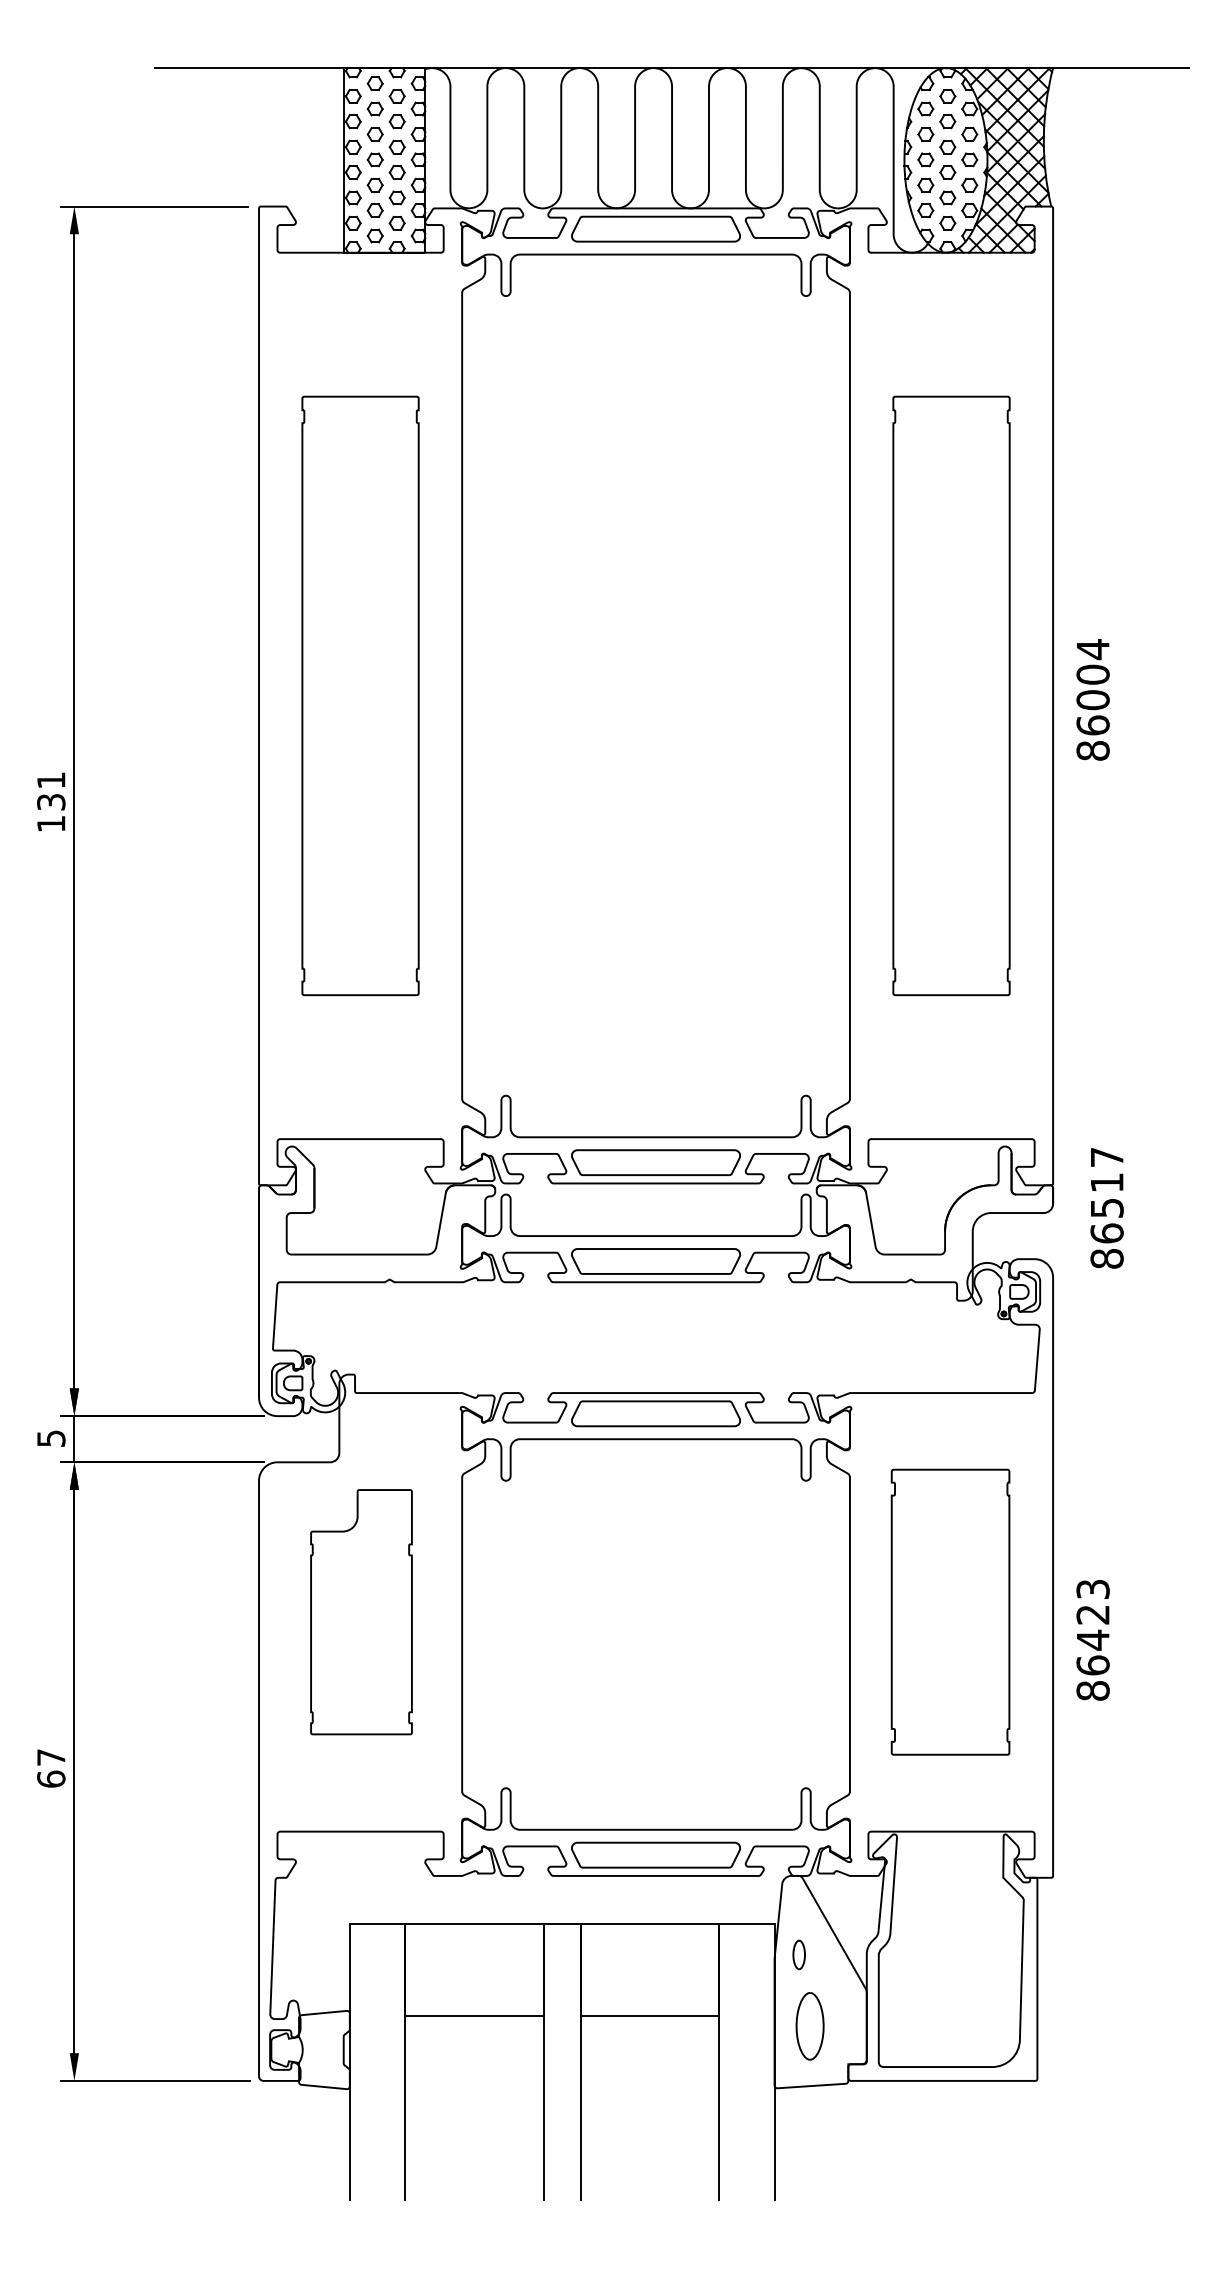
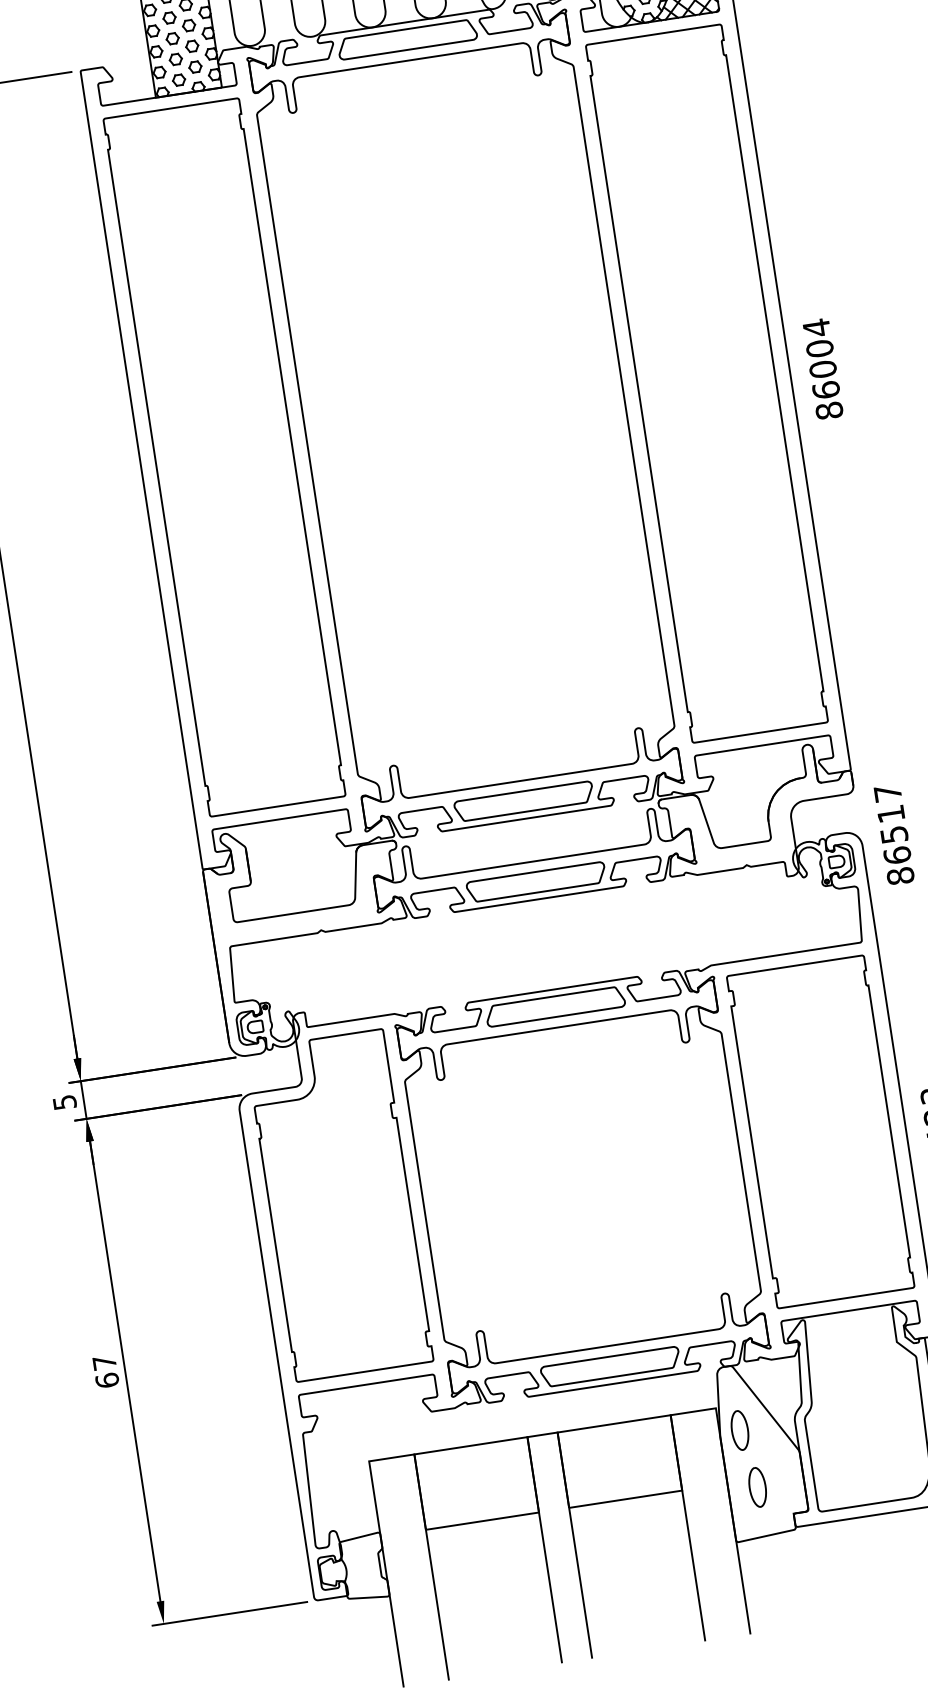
part: (360, 695) -> (224, 457), size x1.43
part: (951, 695) -> (706, 383), size x1.43
text: (1106, 1208) -> (893, 835), moved
part: (361, 1611) -> (339, 1204), size x1.67
part: (950, 1611) -> (820, 1131), size x1.43
part: (798, 1954) -> (739, 1430), size x1.67
part: (809, 2025) -> (757, 1486), size x0.71

